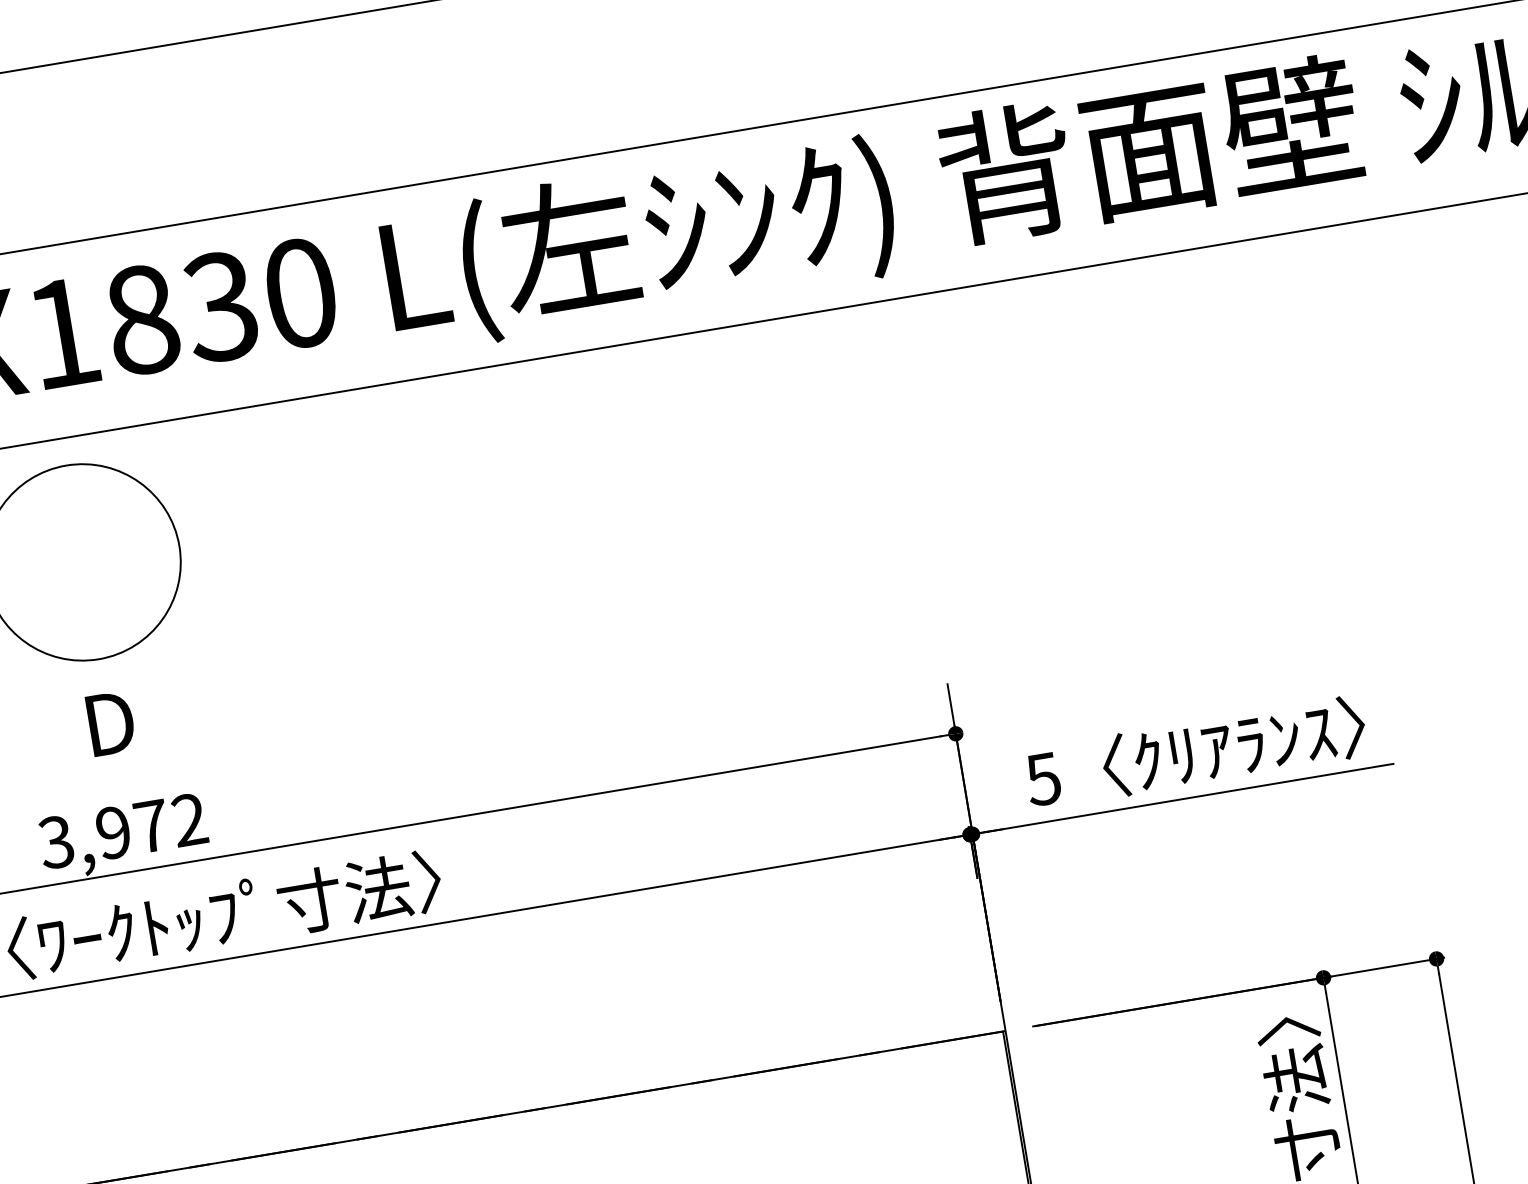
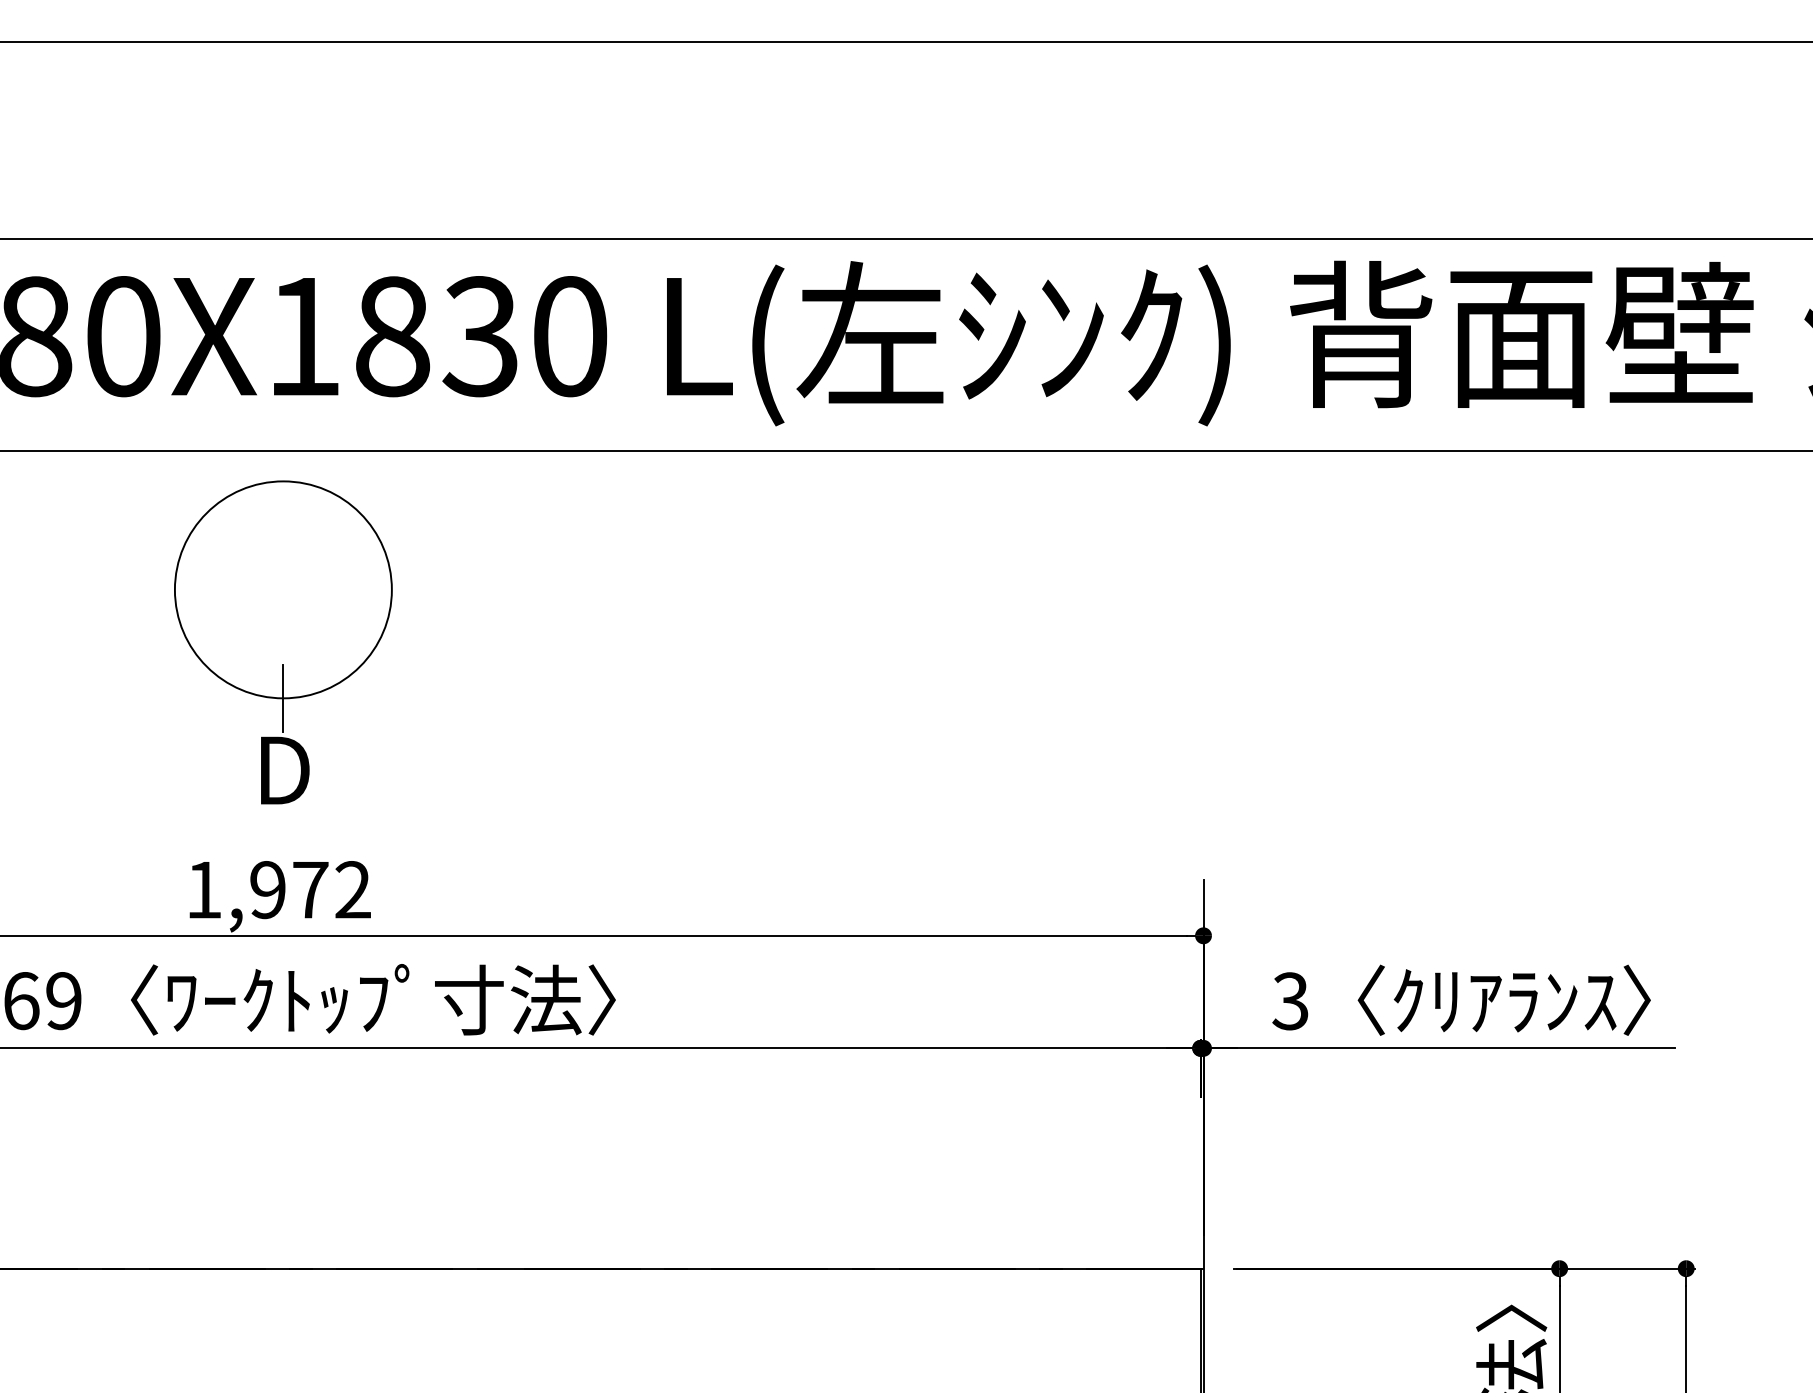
line: (98, 659) -> (283, 698), added
text: (1043, 778) -> (1290, 1000), 5 -> 3
text: (56, 842) -> (203, 890), 3,972 -> 1,972

